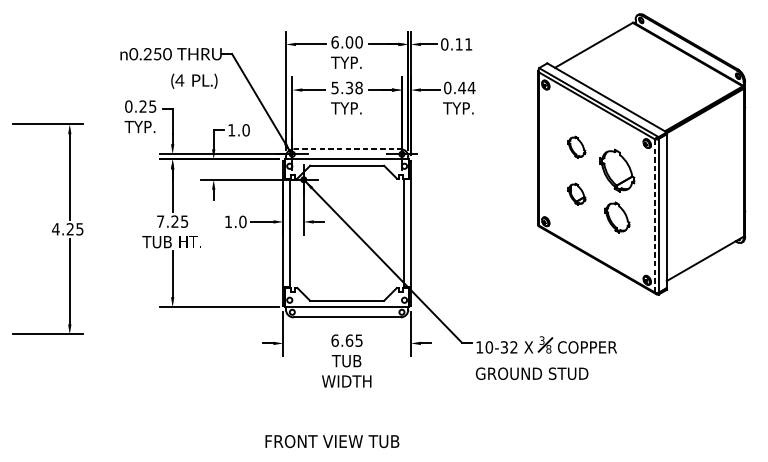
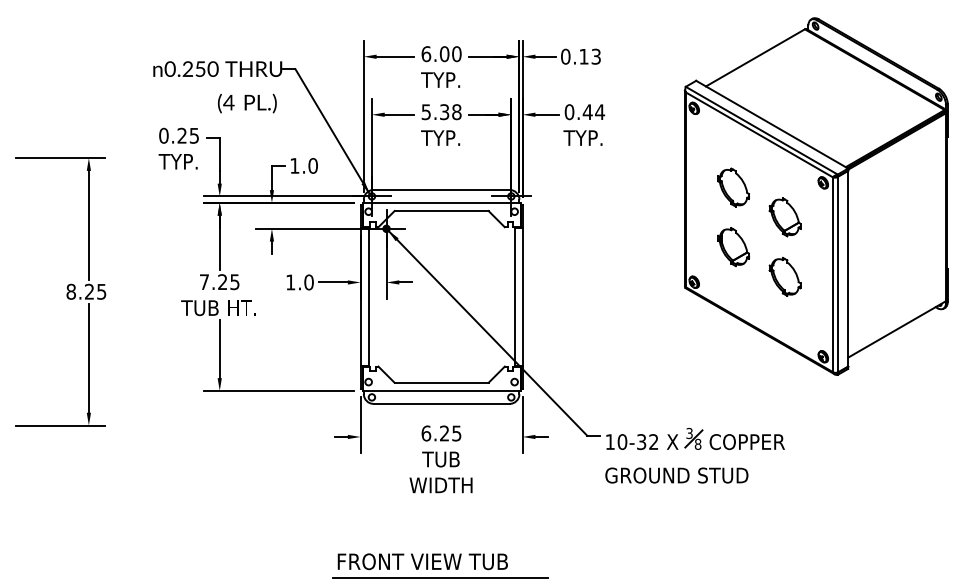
text: (468, 44) -> (595, 56), 0.11 -> 0.13
part: (576, 147) -> (733, 187), size x1.43
line: (347, 148) -> (442, 189), dashed -> solid
part: (616, 170) -> (784, 217), size x0.71
part: (576, 194) -> (733, 247), size x1.43
line: (654, 215) -> (832, 274), dashed -> solid
text: (56, 229) -> (71, 291), 4.25 -> 8.25
text: (349, 340) -> (444, 433), 6.65 -> 6.25
line: (346, 453) -> (440, 577), added

